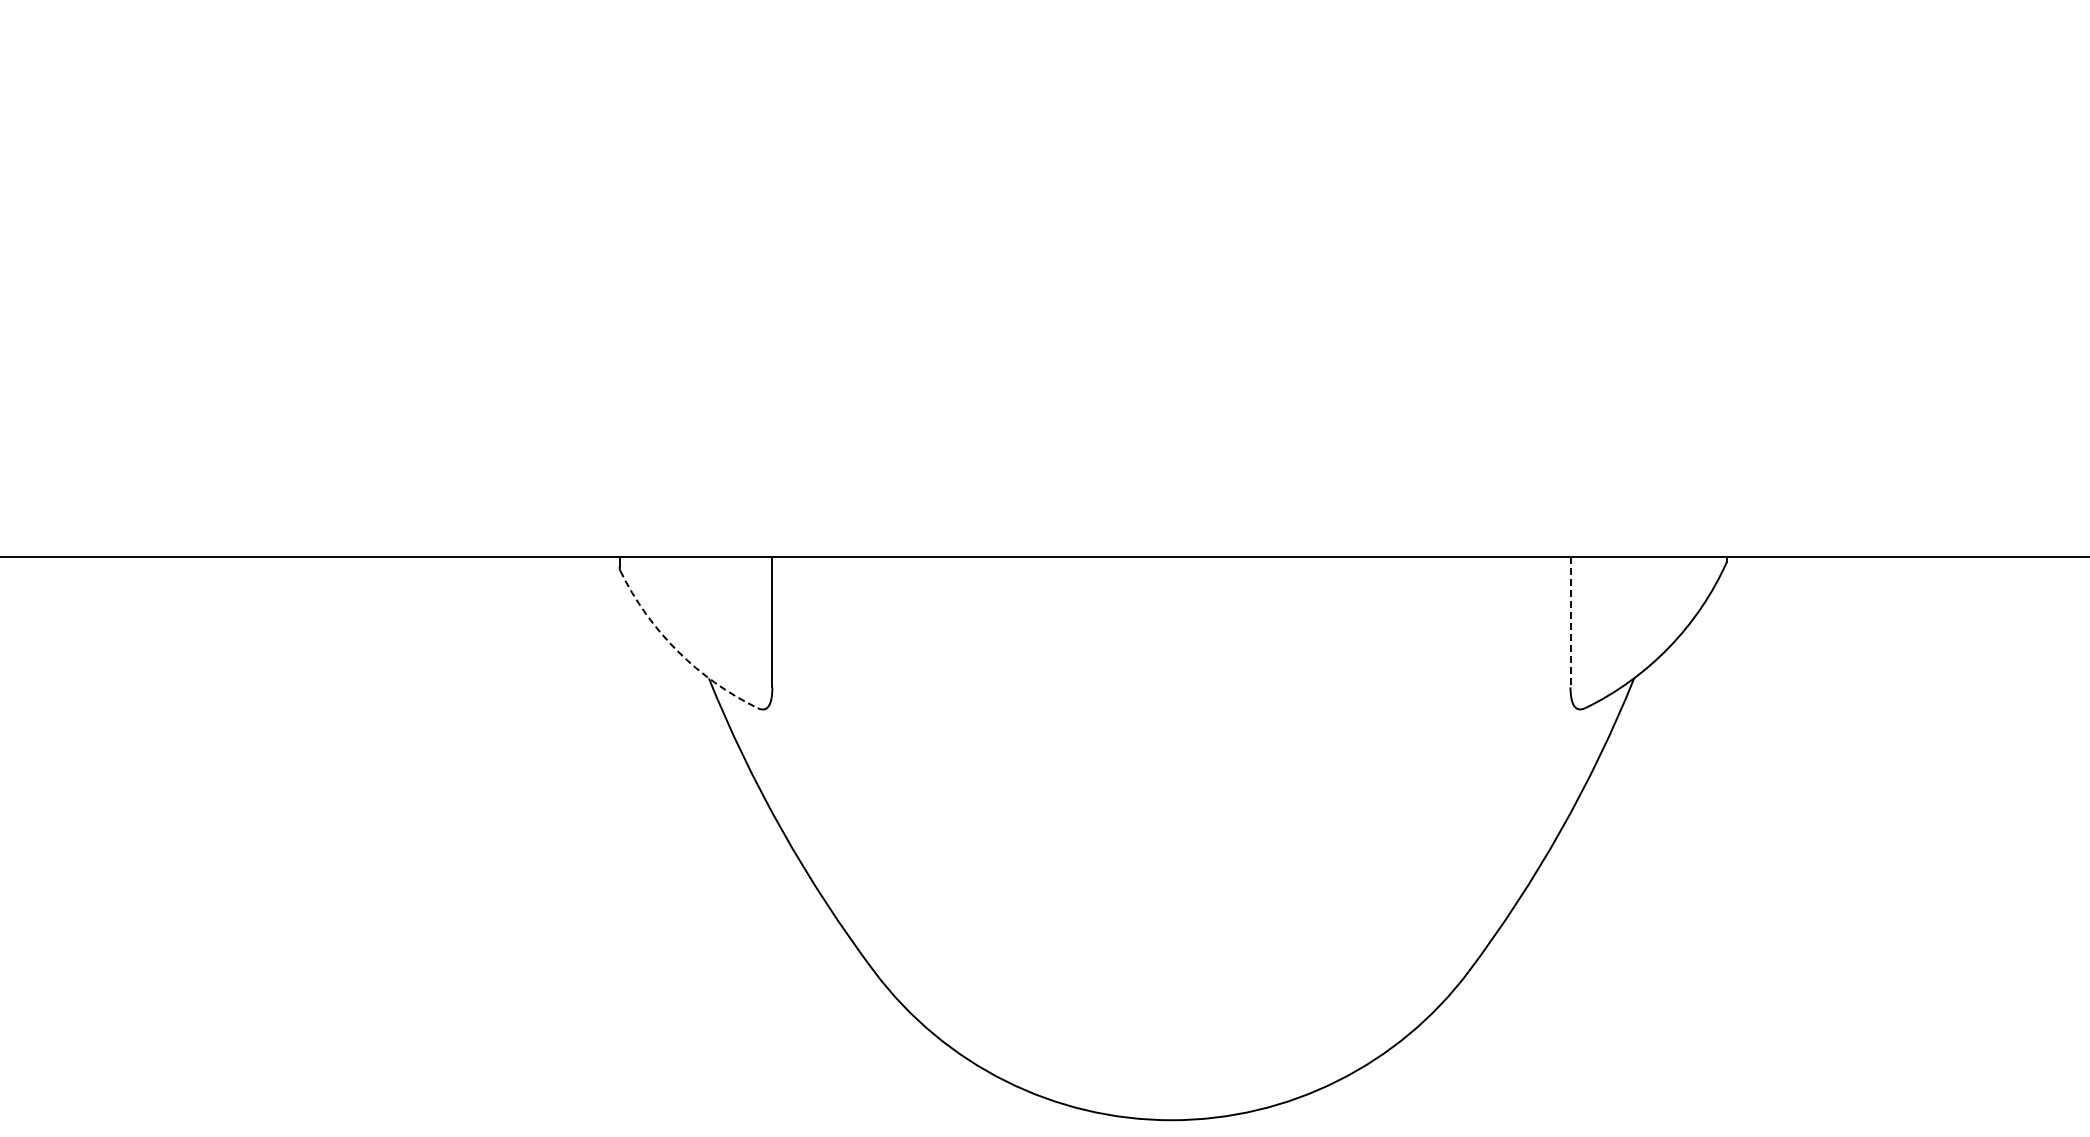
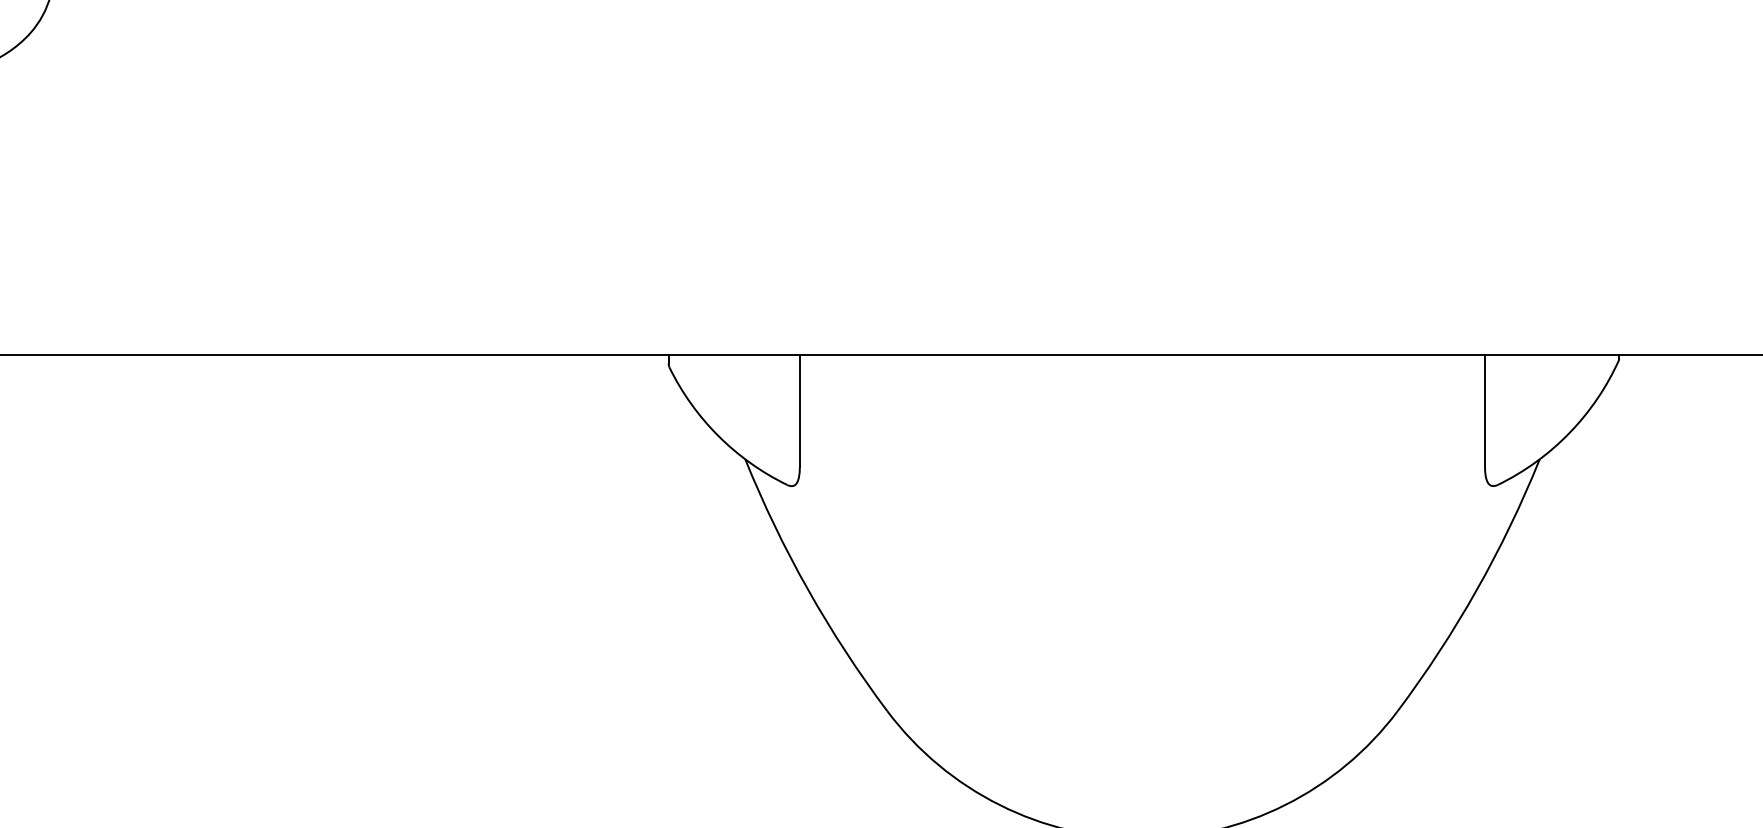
line: (1570, 622) -> (1485, 411), dashed -> solid
arc: (677, 651) -> (718, 436), dashed -> solid

